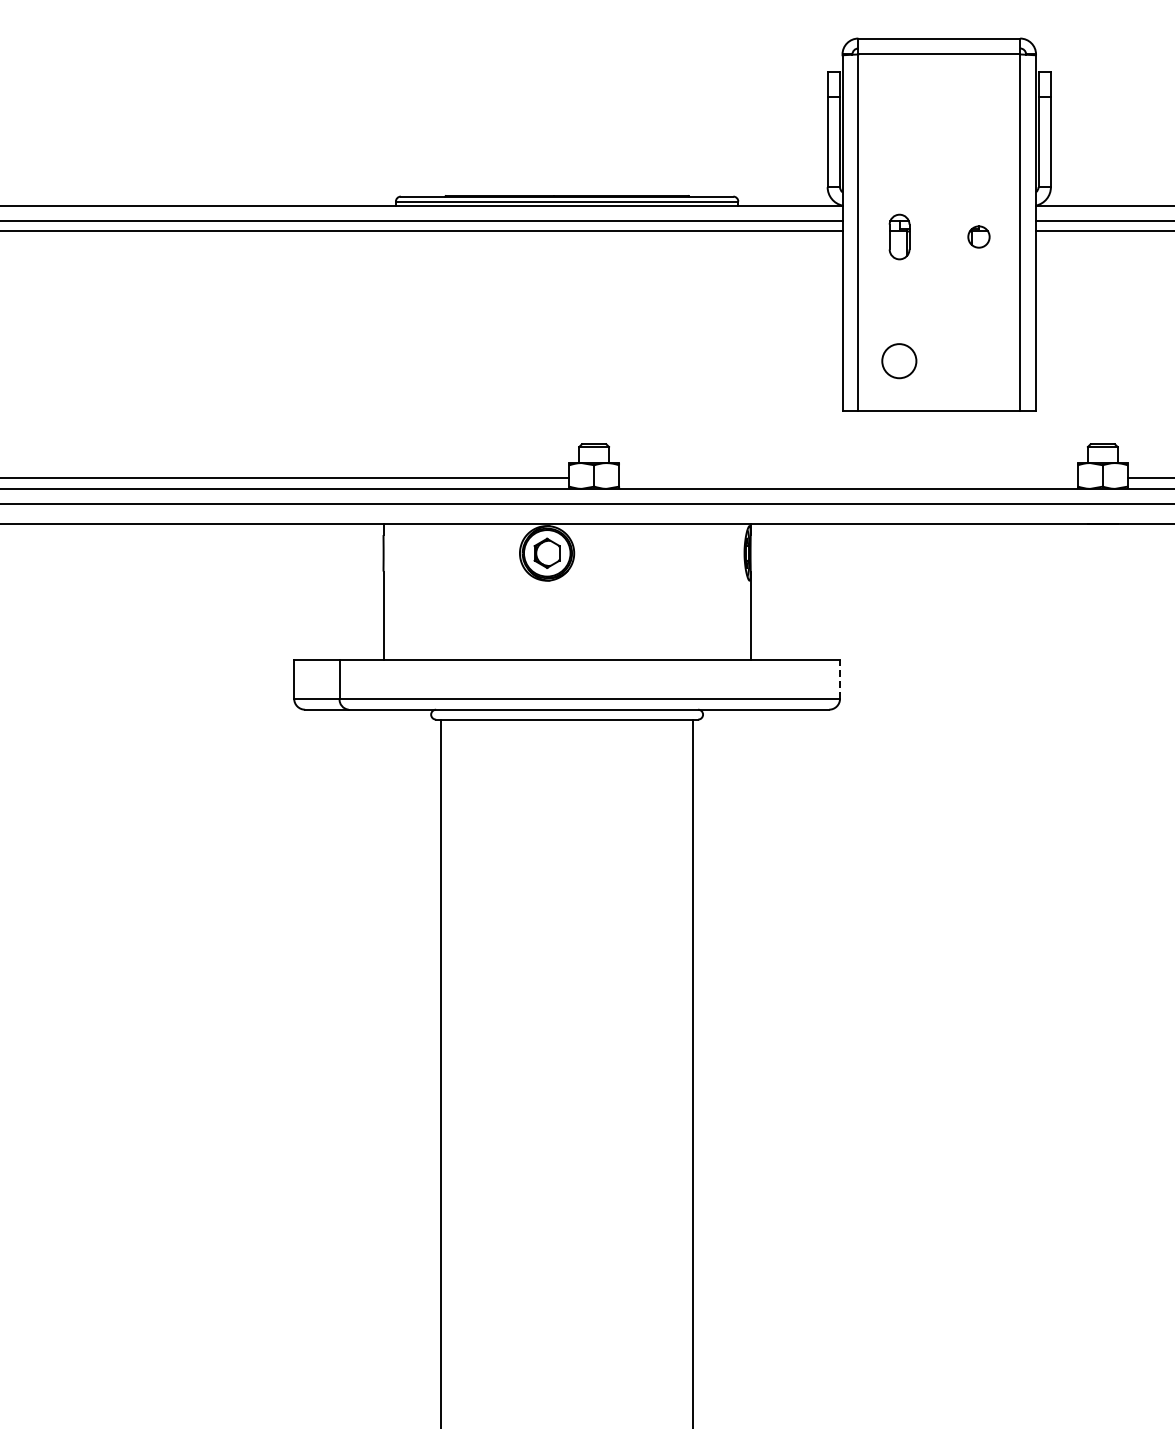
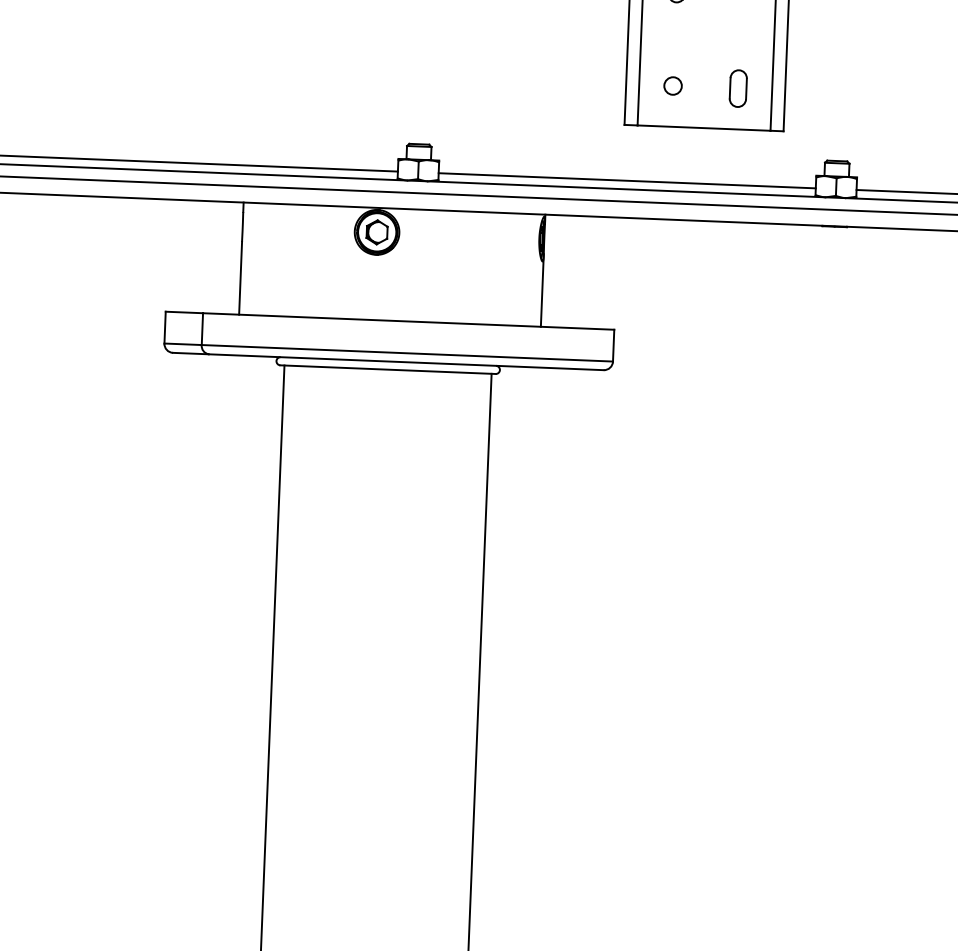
circle: (899, 360) -> (673, 85), size x0.62
part: (978, 360) -> (737, 88), added
line: (848, 478) -> (627, 180), added
line: (840, 678) -> (614, 344), dashed -> solid

